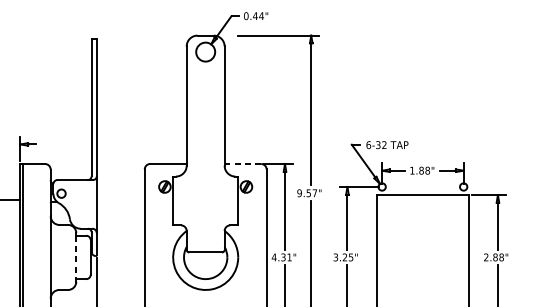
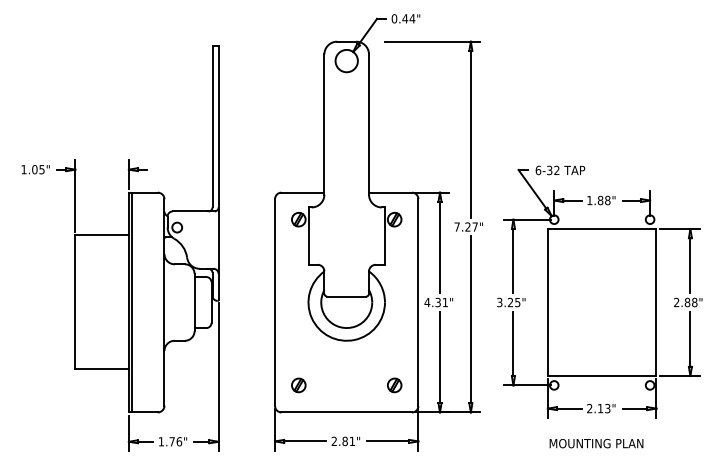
line: (242, 163) -> (390, 192), dashed -> solid
text: (304, 192) -> (462, 226), 9.57" -> 7.27"
line: (76, 258) -> (194, 303), dashed -> solid

